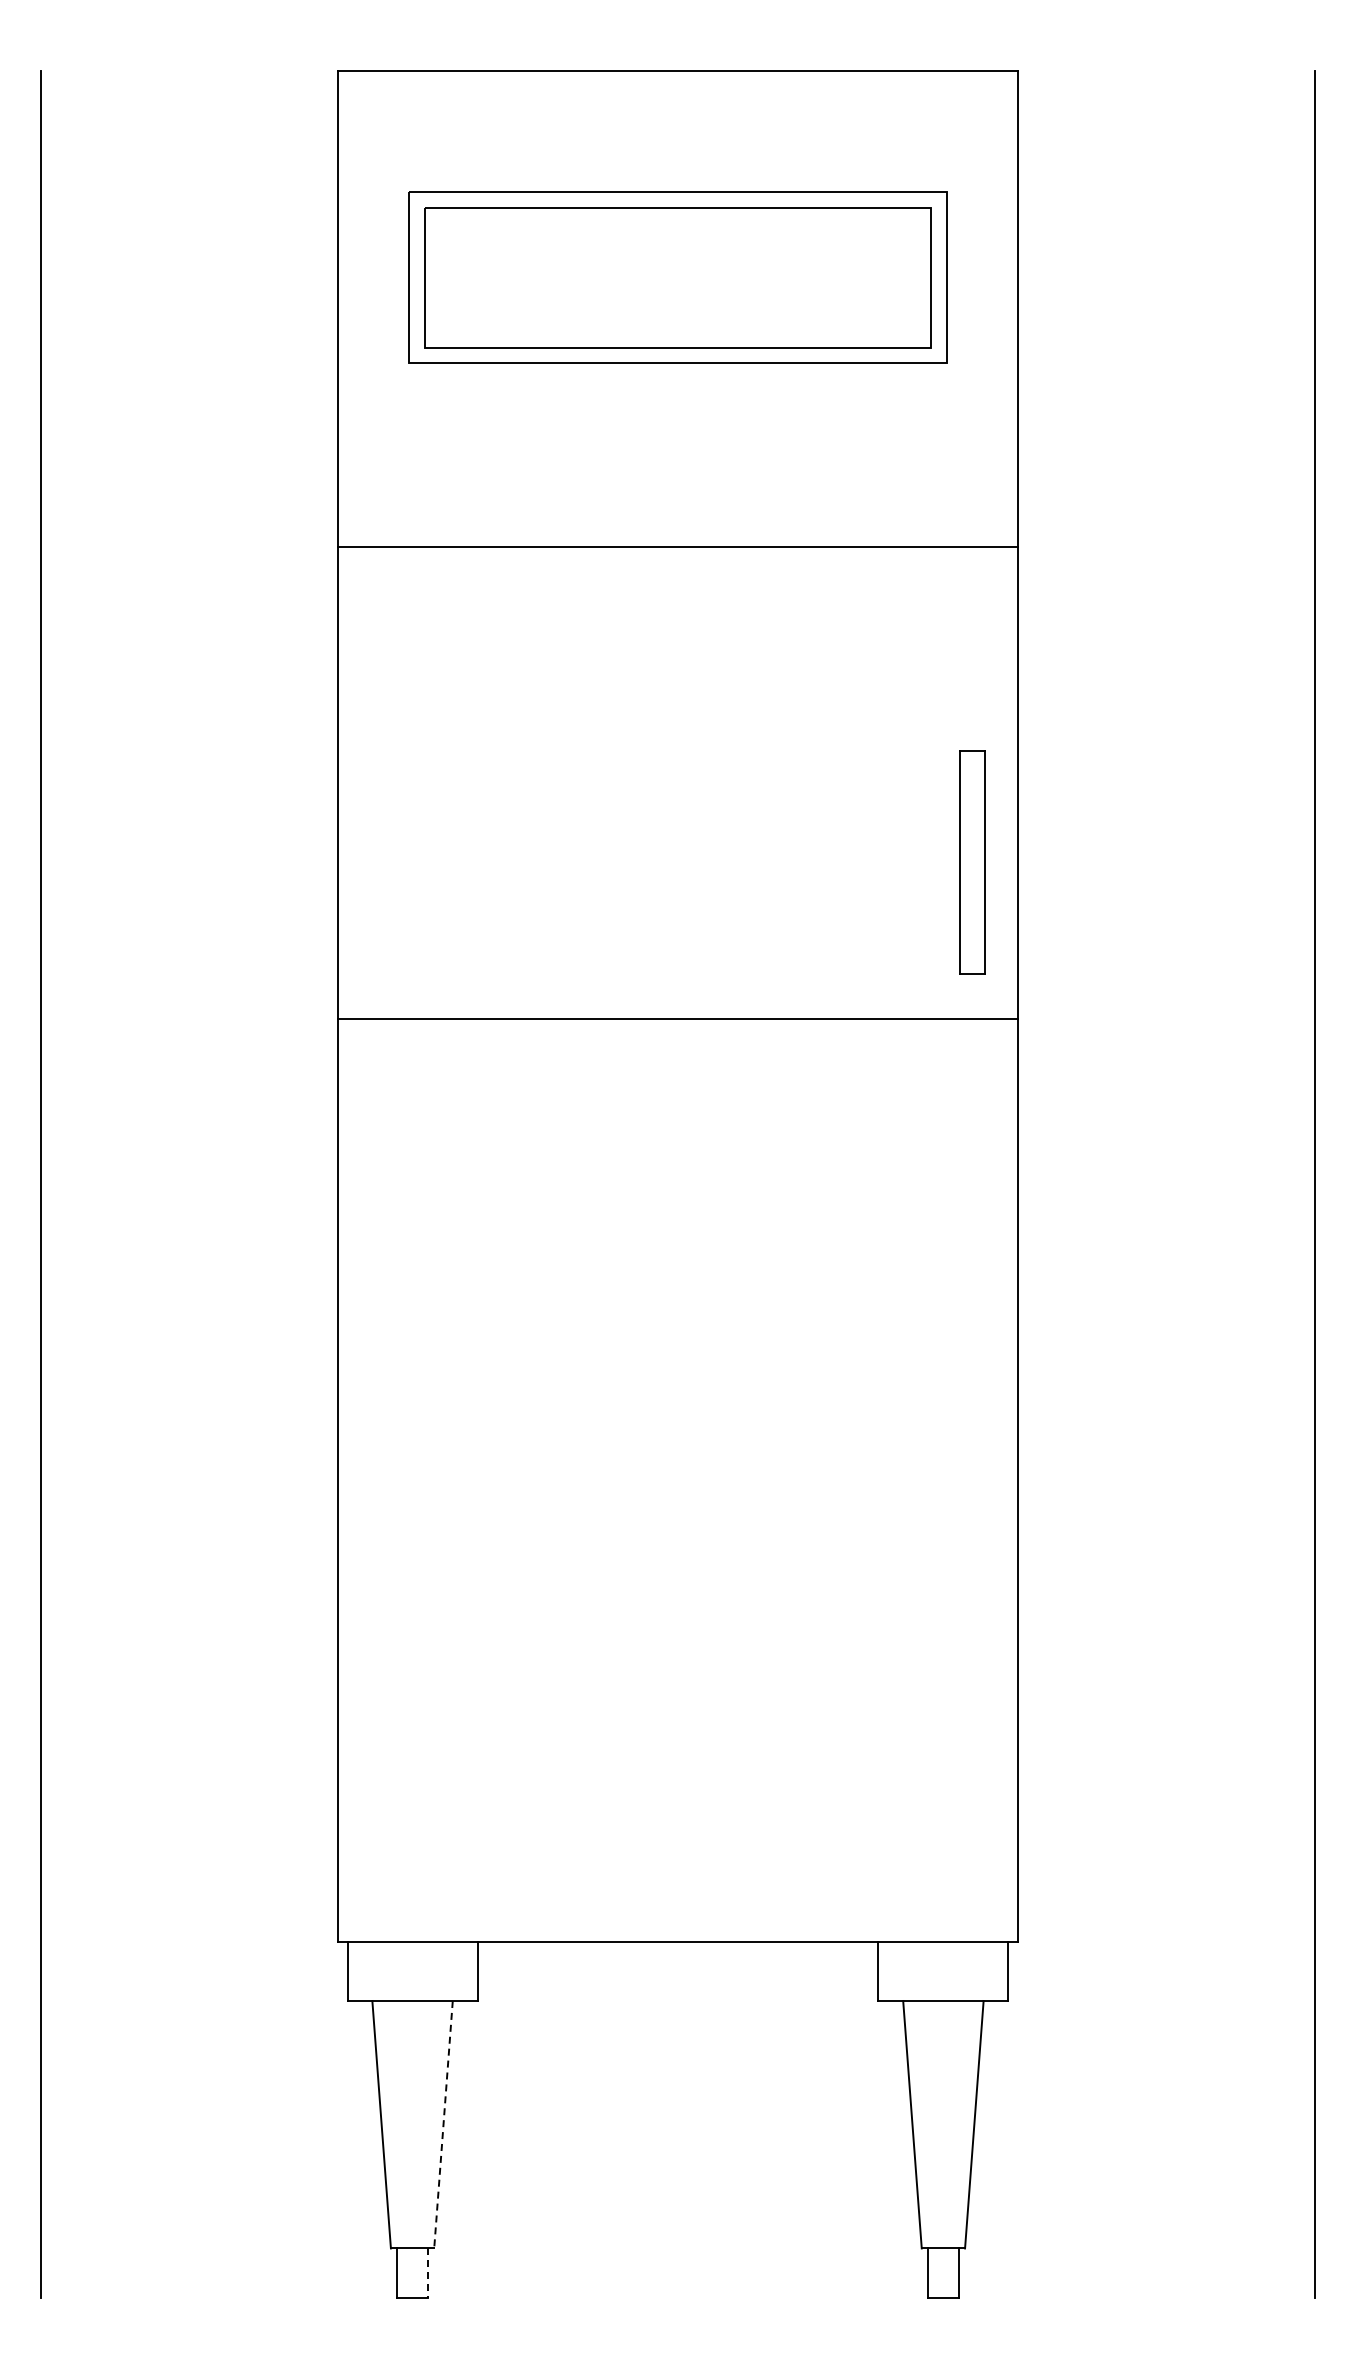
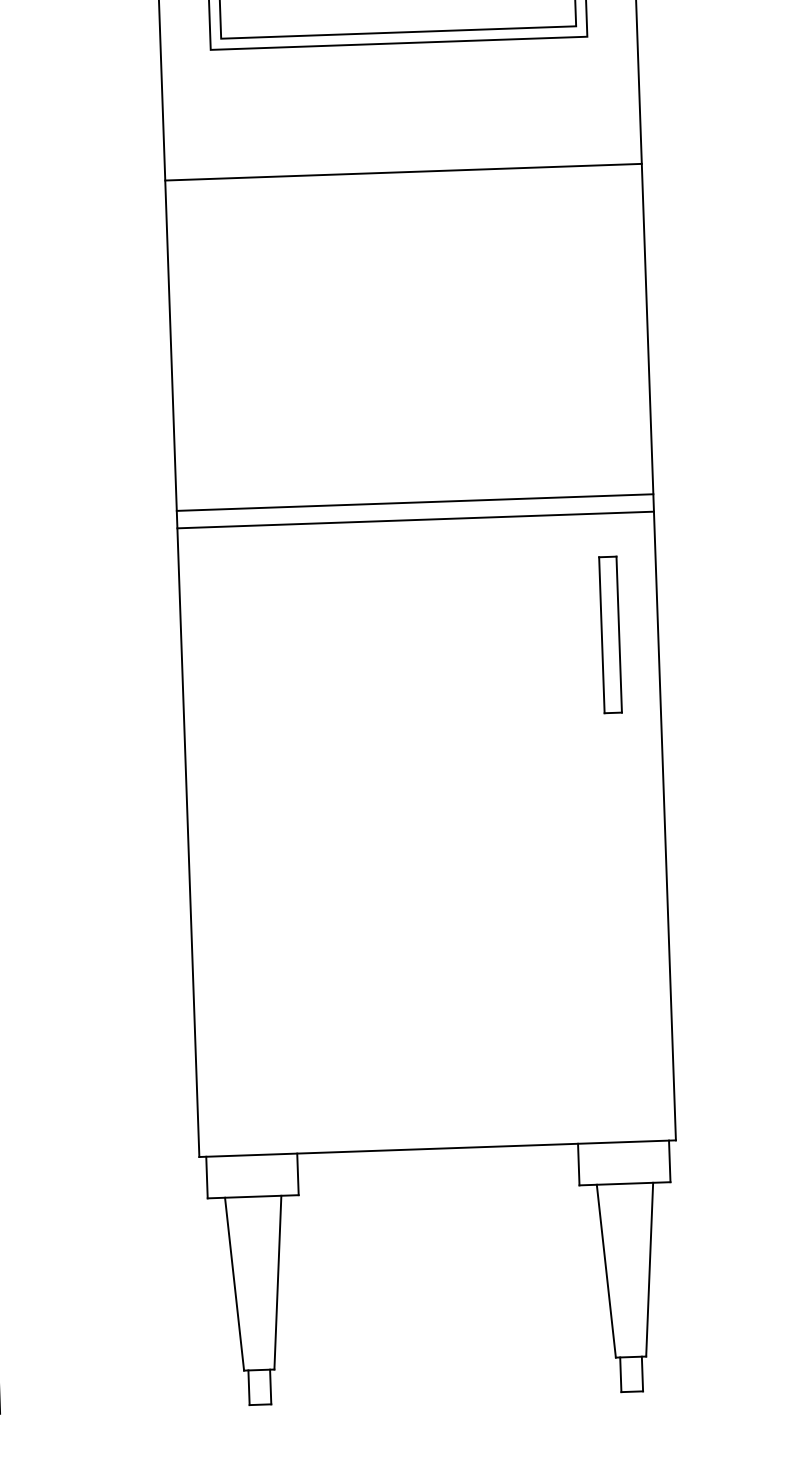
part: (972, 862) -> (610, 634), moved
line: (677, 1044) -> (415, 520), added
line: (443, 2125) -> (277, 1283), dashed -> solid
line: (428, 2273) -> (271, 1387), dashed -> solid

